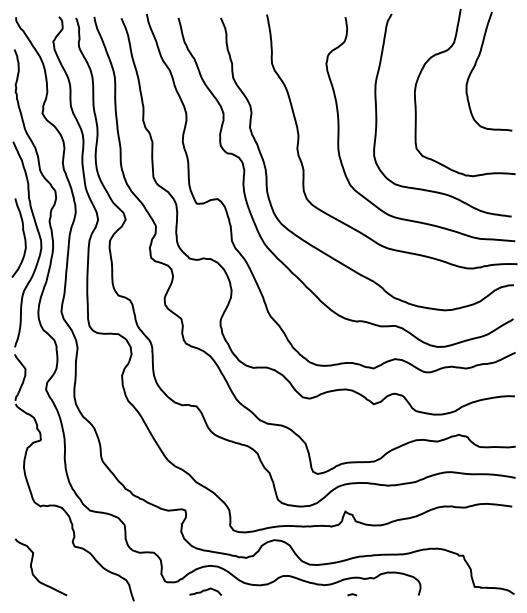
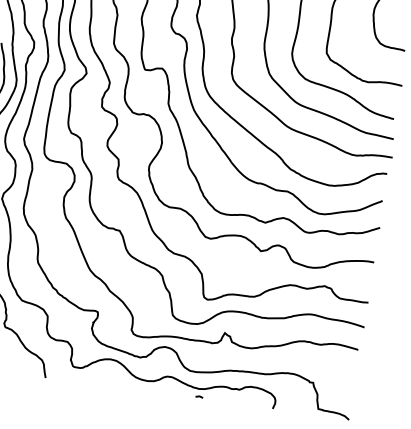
curve: (205, 591) -> (103, 379), removed
line: (352, 594) -> (199, 396), moved

